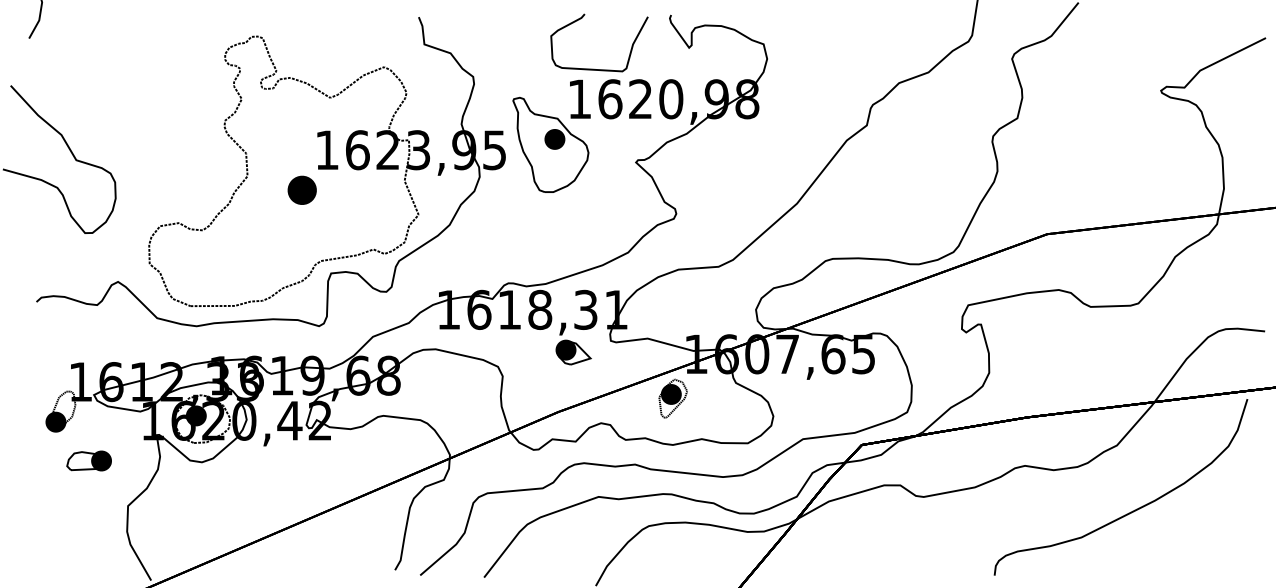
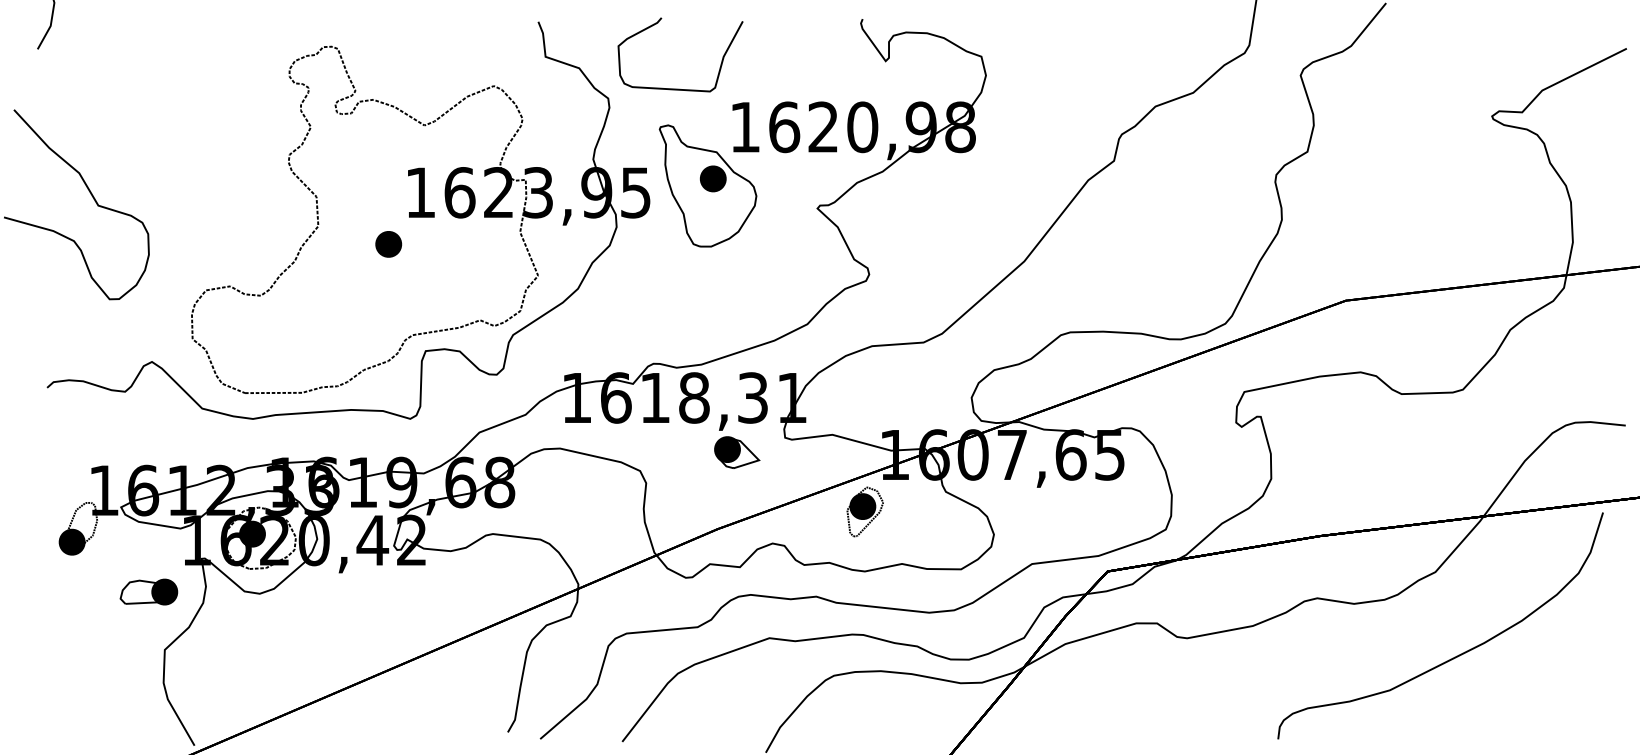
curve: (599, 69) -> (680, 88), moved
part: (302, 190) -> (388, 244), size x0.71
part: (88, 460) -> (148, 591), moved

